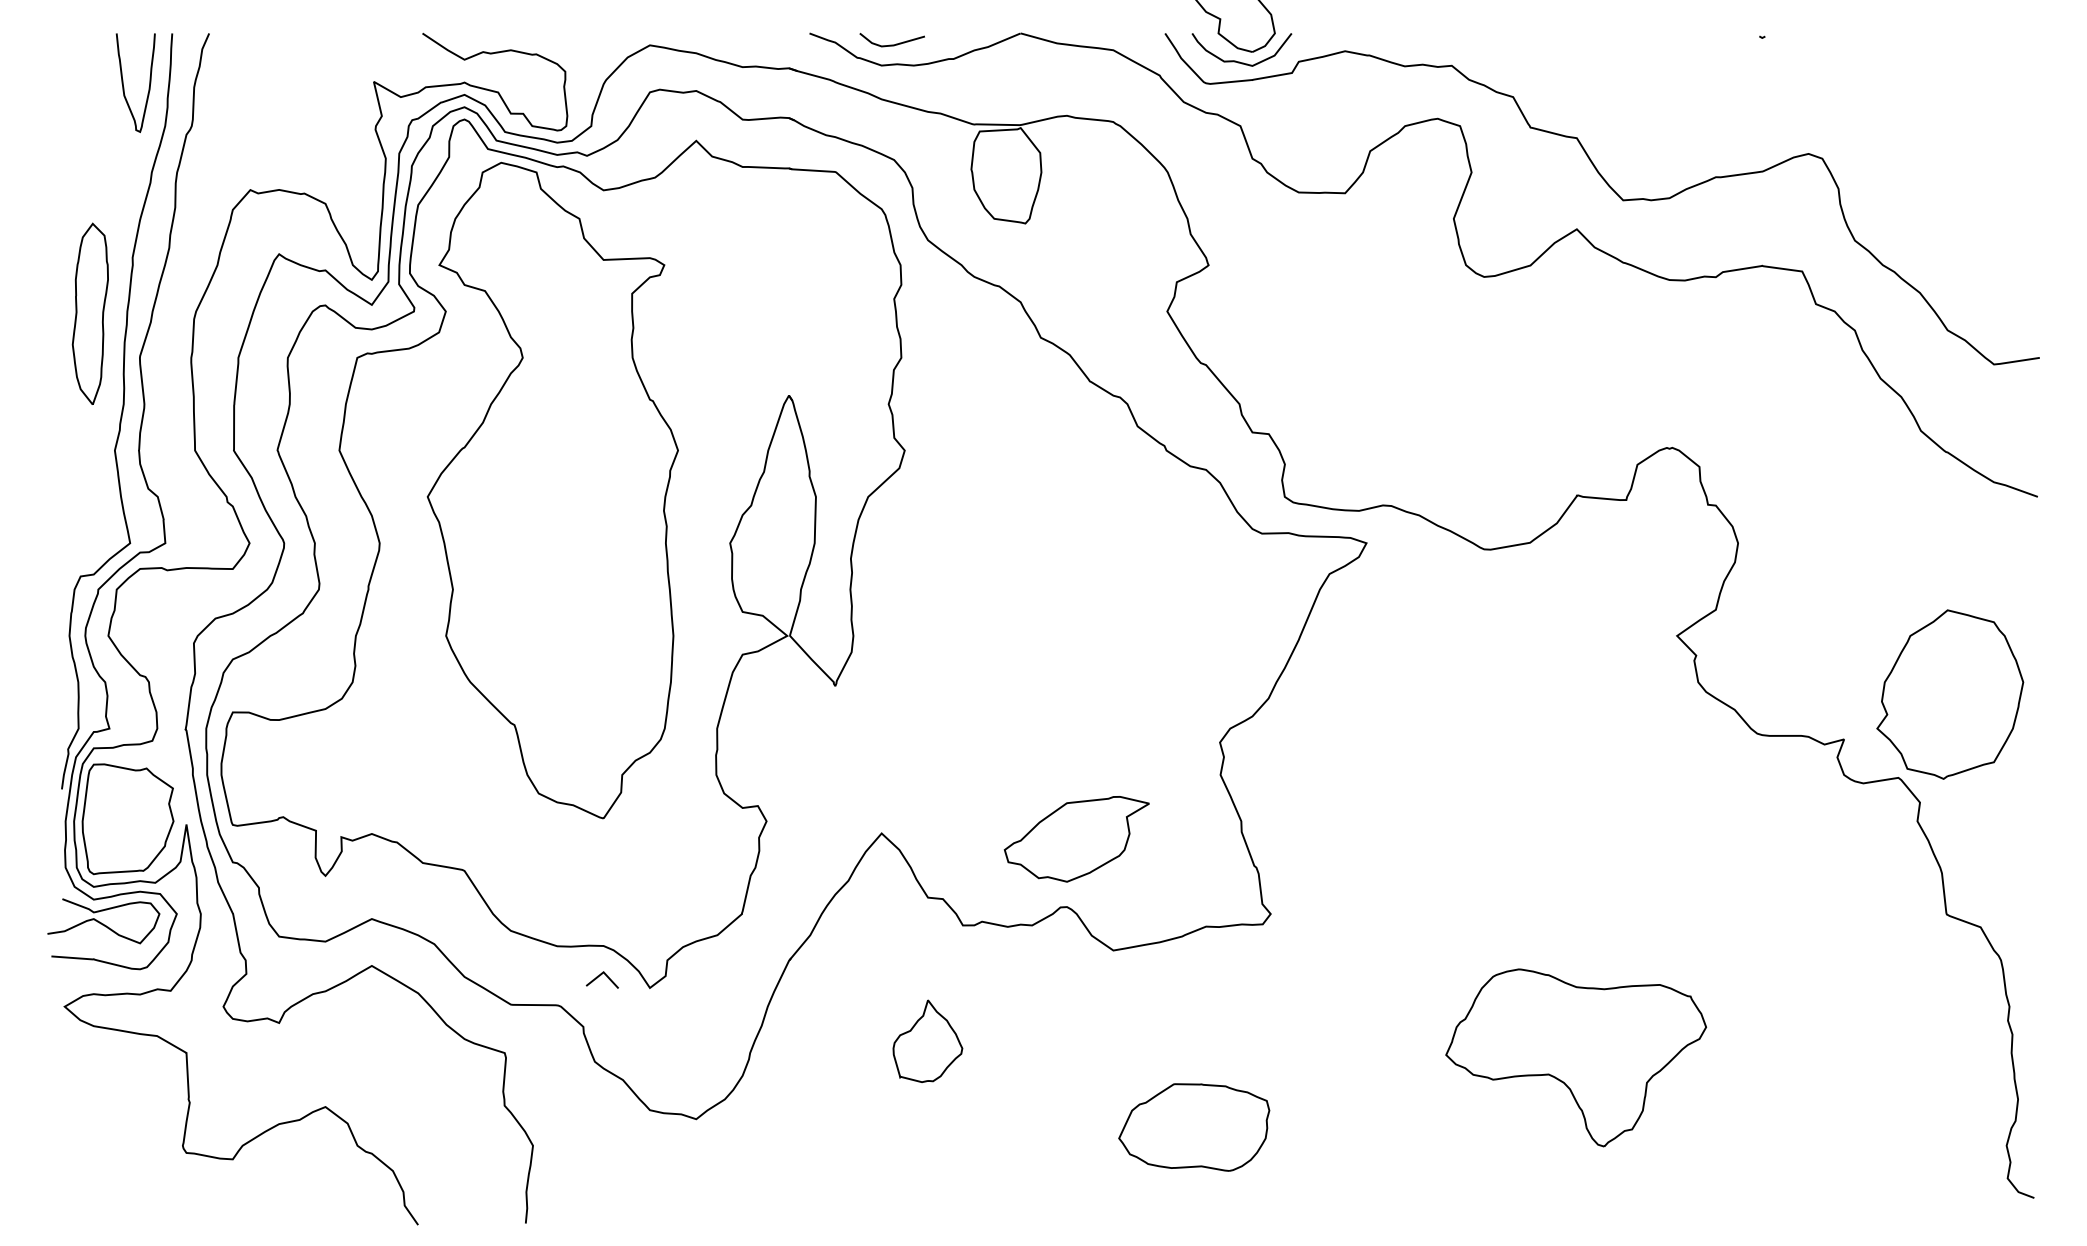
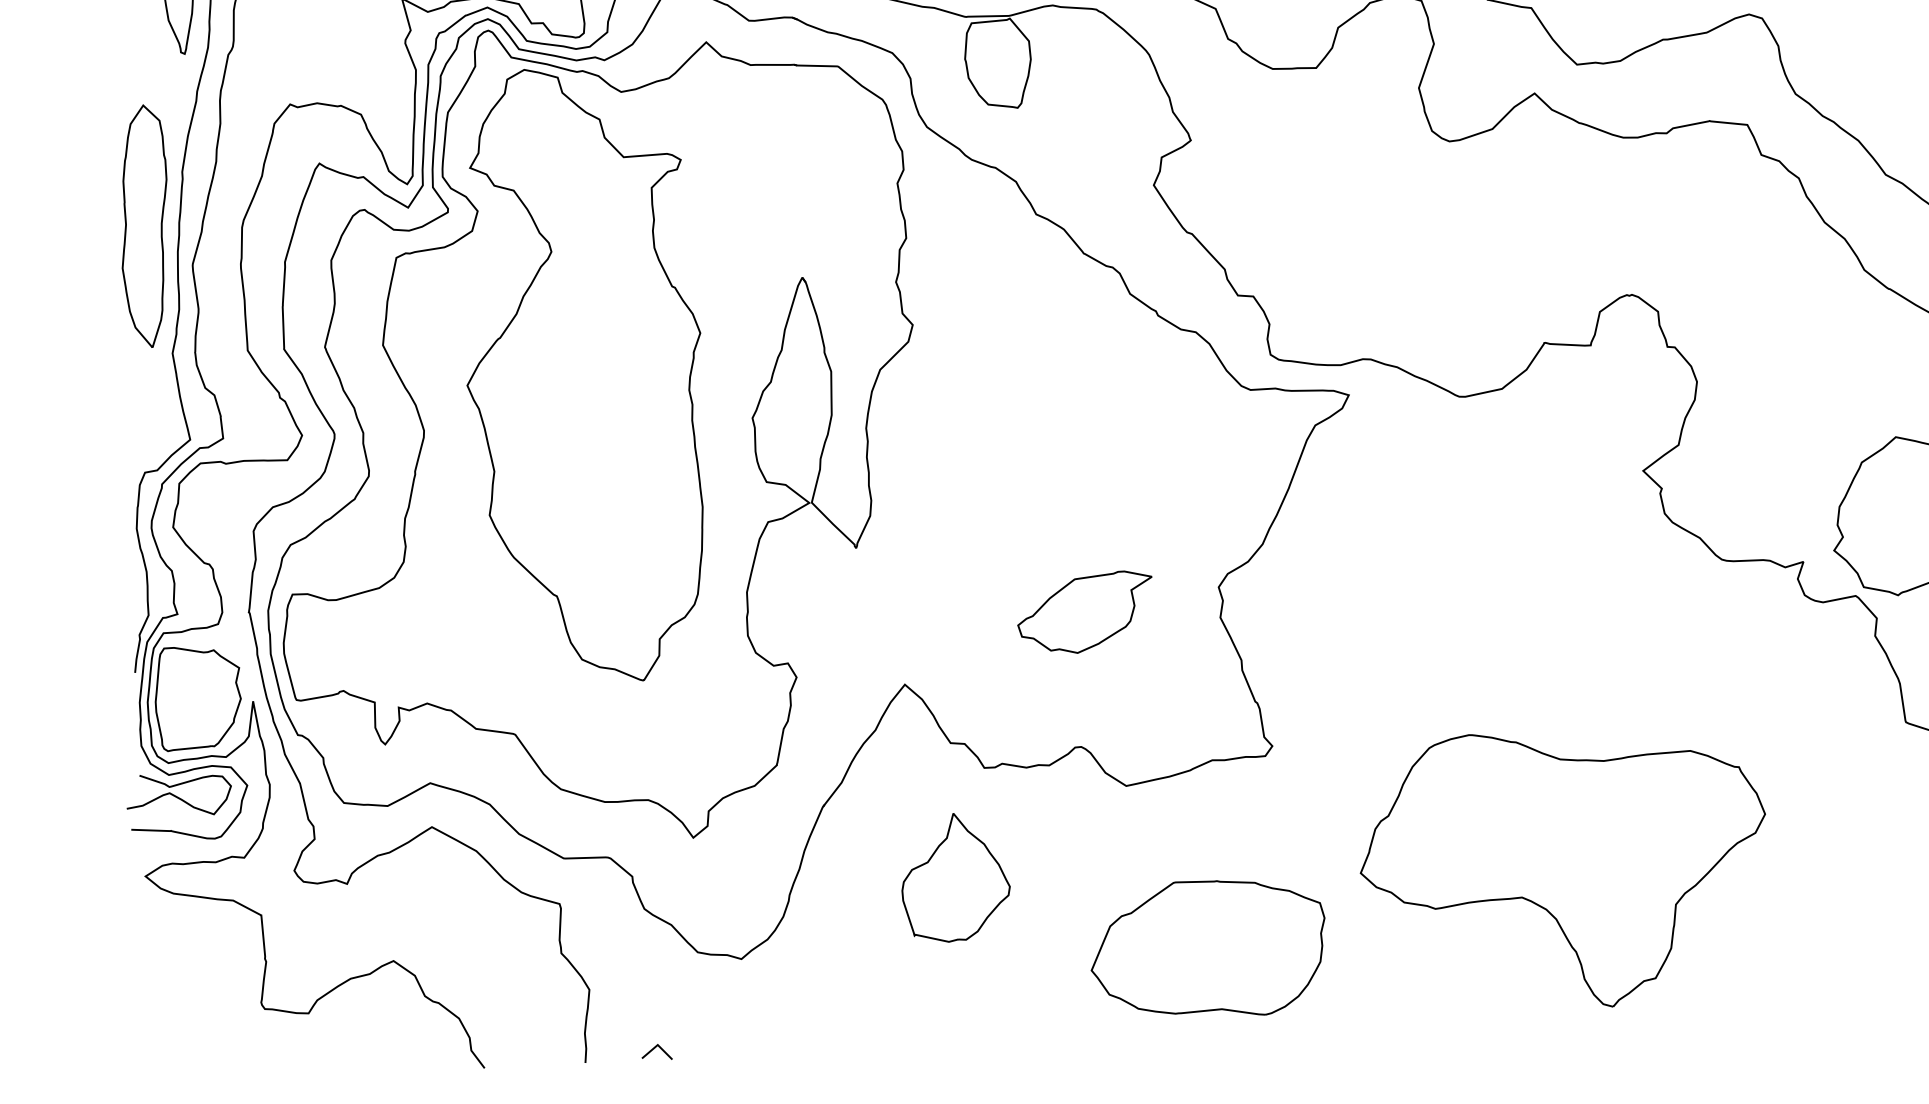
part: (90, 313) -> (144, 225), size x1.43
part: (1076, 839) -> (1085, 613), moved
line: (599, 976) -> (654, 1049), moved
part: (927, 1041) -> (955, 877), size x1.67
part: (1575, 1057) -> (1563, 869), size x1.67
part: (1194, 1127) -> (1208, 948), size x1.67

